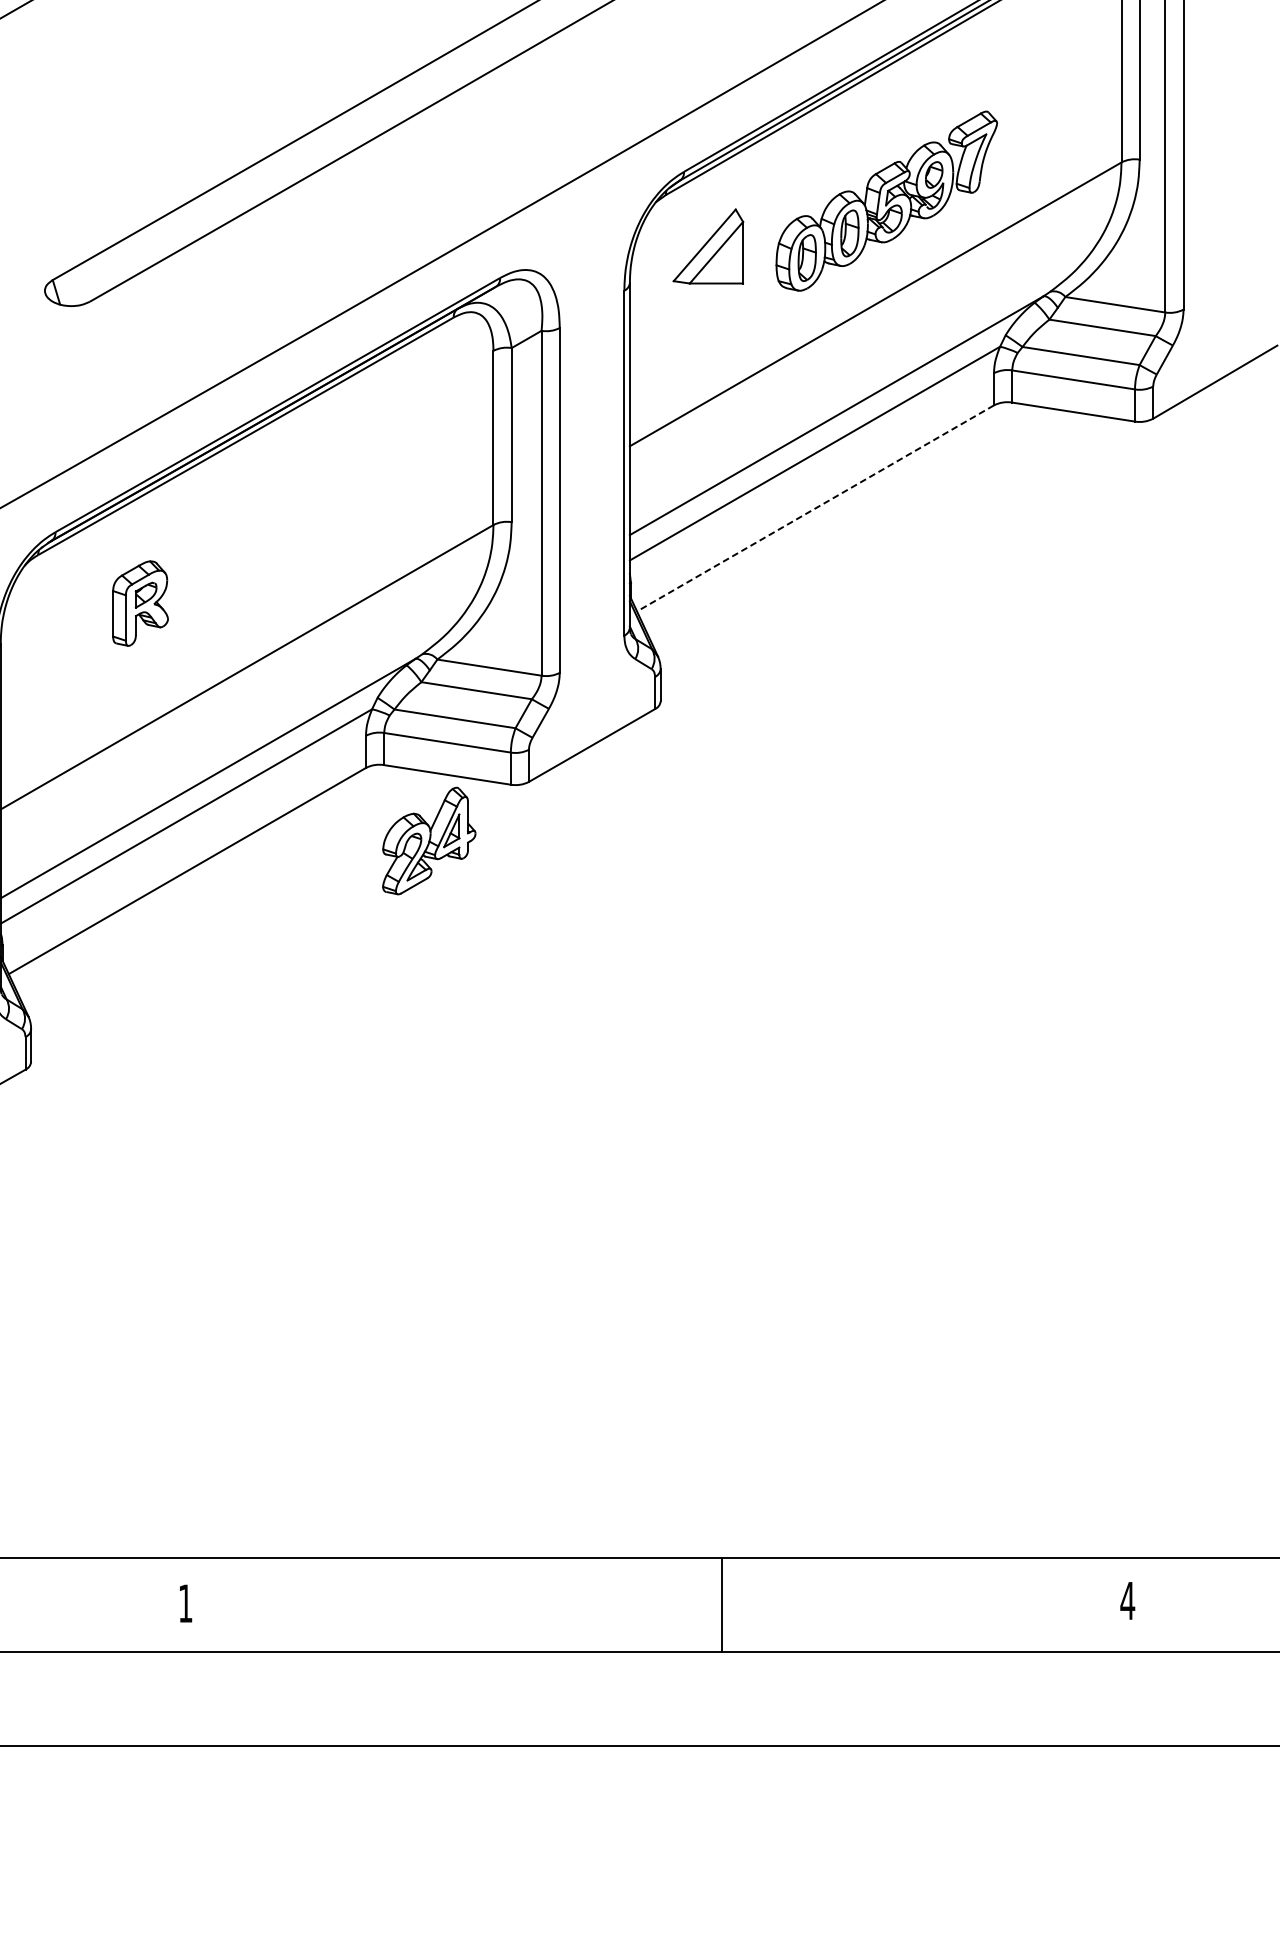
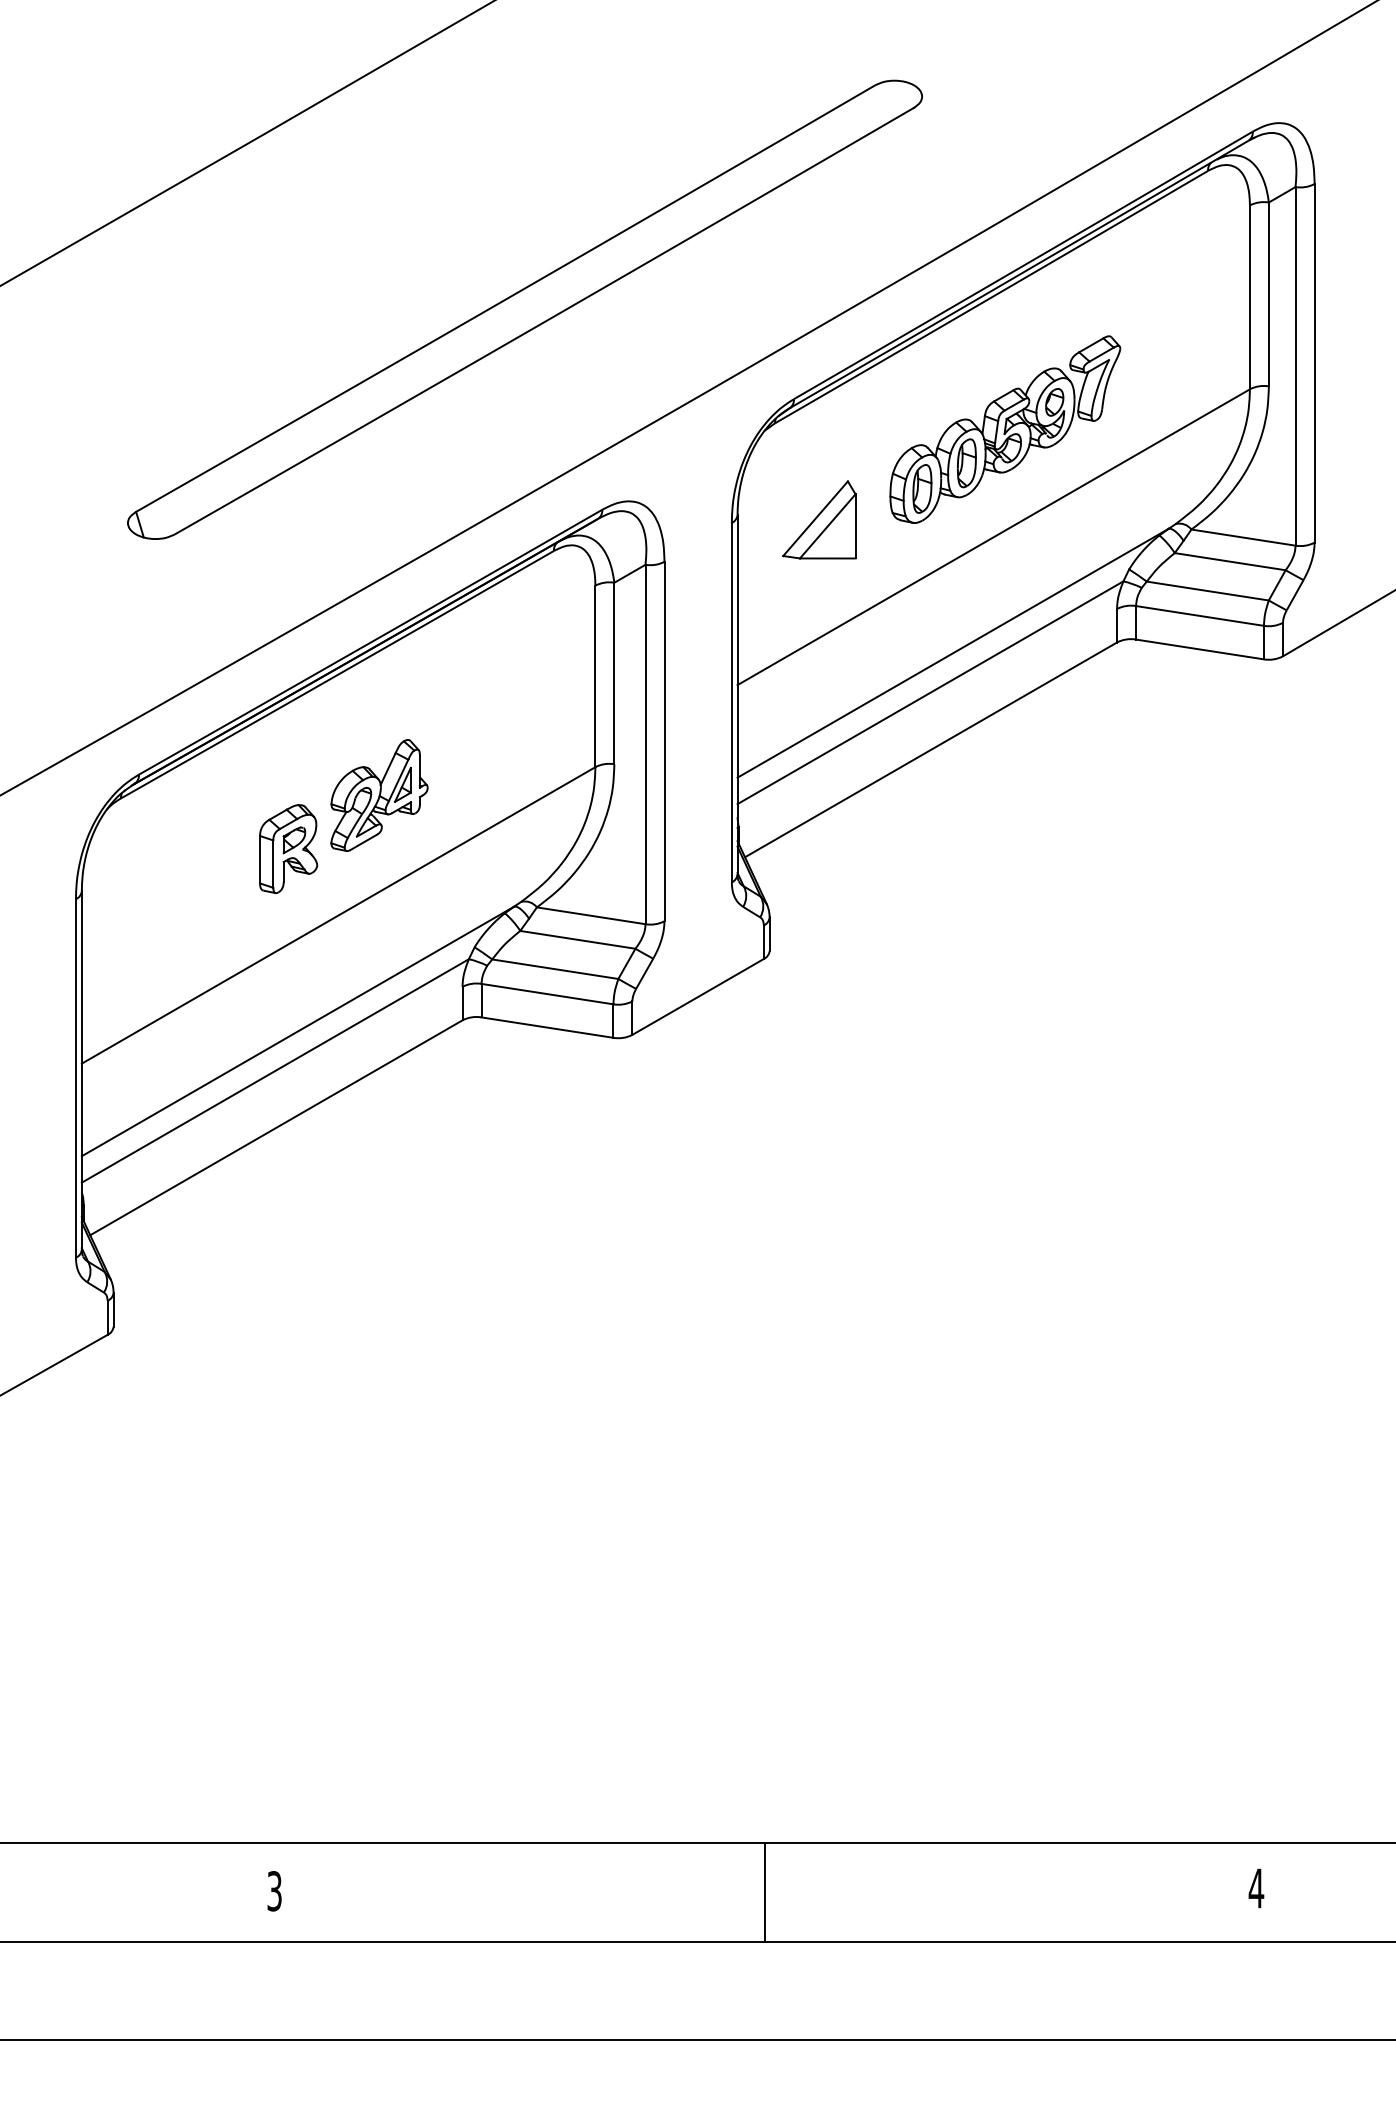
part: (708, 246) -> (819, 519), moved
line: (815, 508) -> (931, 749), dashed -> solid
part: (140, 603) -> (288, 848), moved
part: (429, 841) -> (379, 795), moved
text: (185, 1603) -> (274, 1891), 1 -> 3
line: (721, 1604) -> (764, 1892), moved

